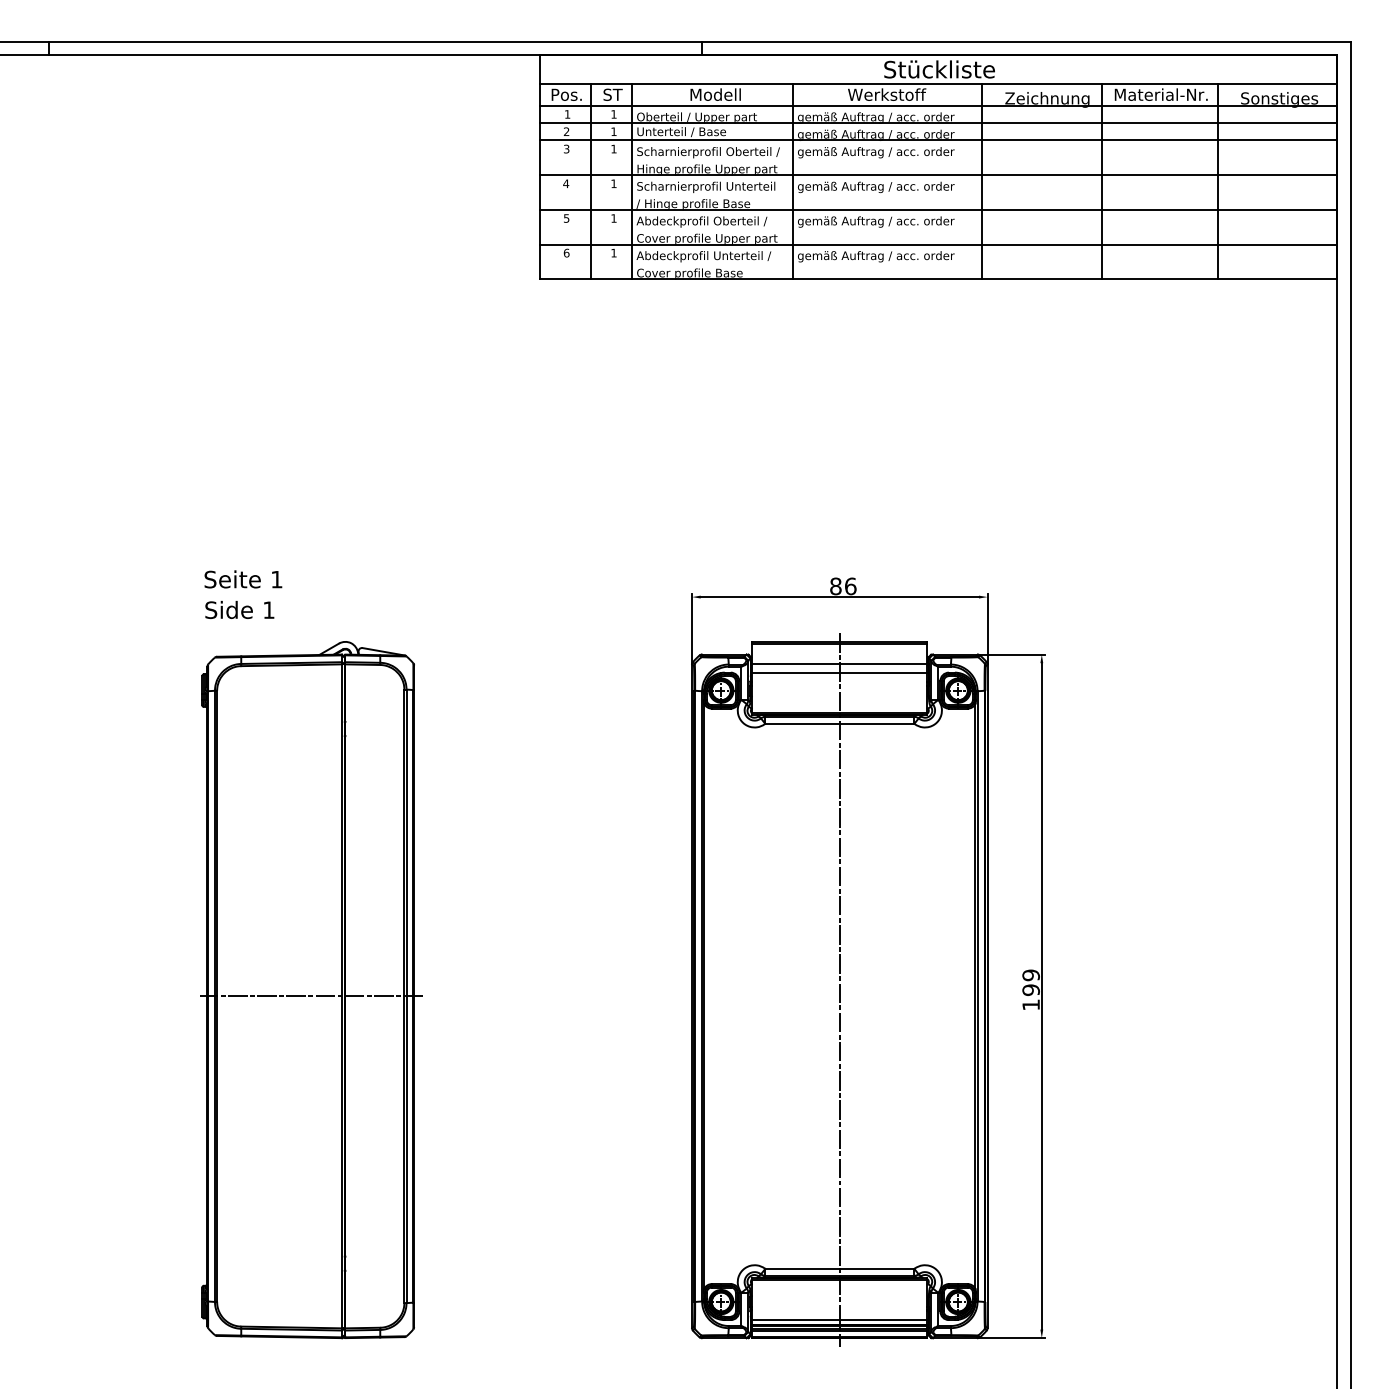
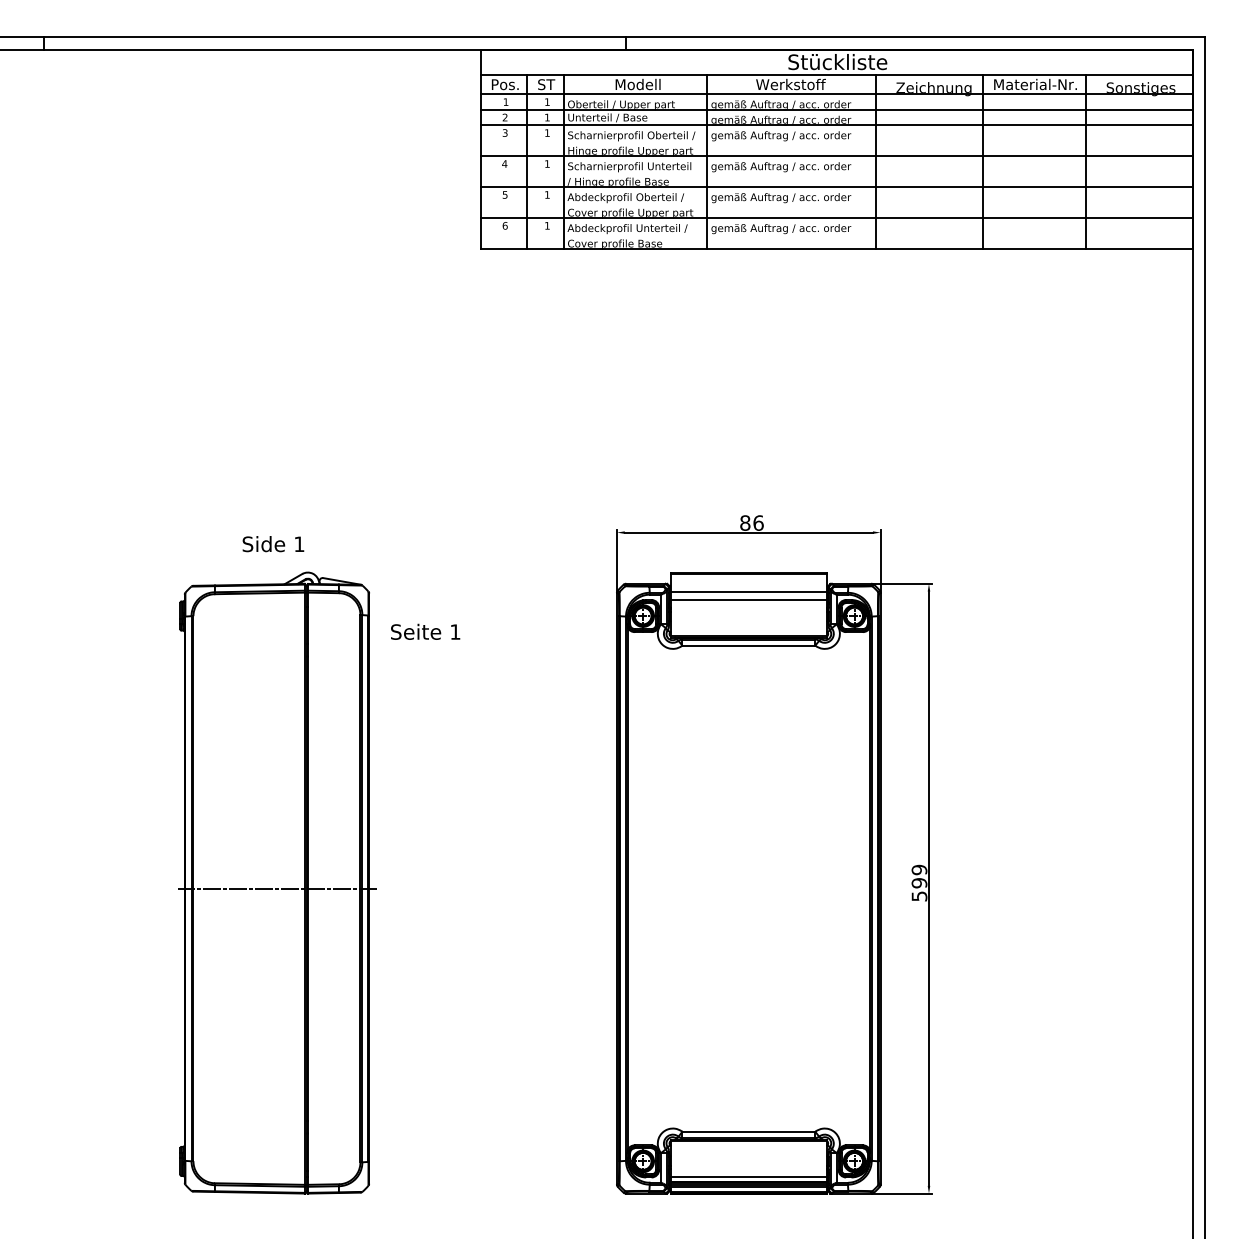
text: (243, 579) -> (425, 631), moved
text: (239, 609) -> (273, 543), moved
line: (839, 990) -> (748, 883), removed
text: (1030, 1004) -> (918, 895), 199 -> 599

